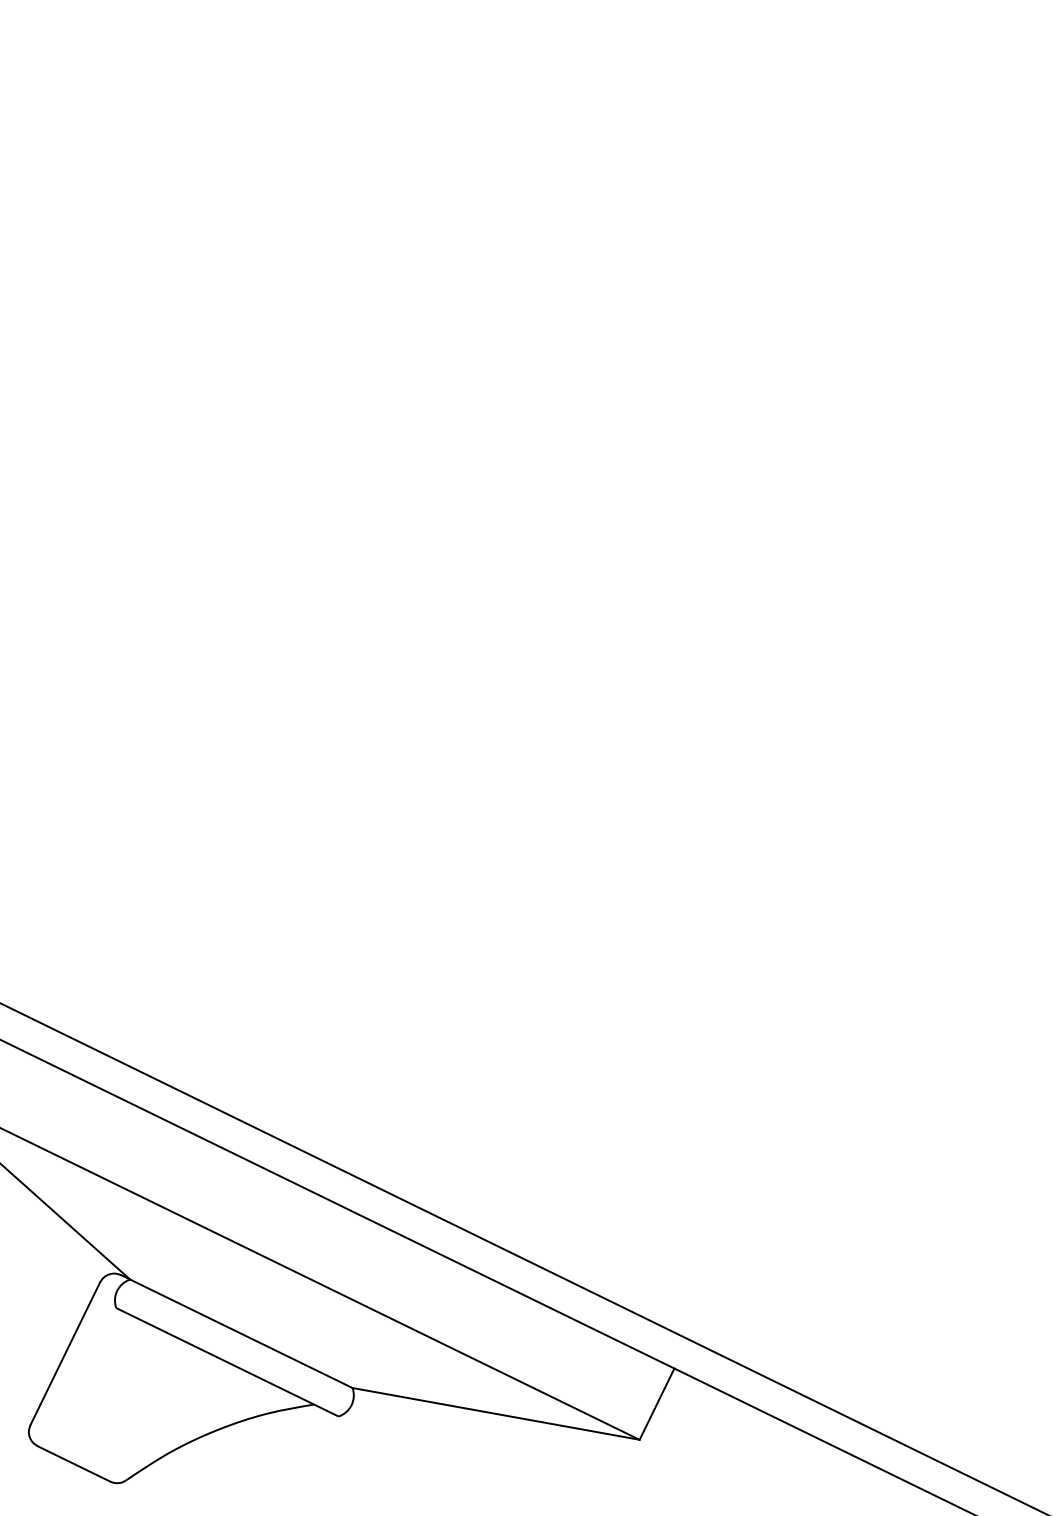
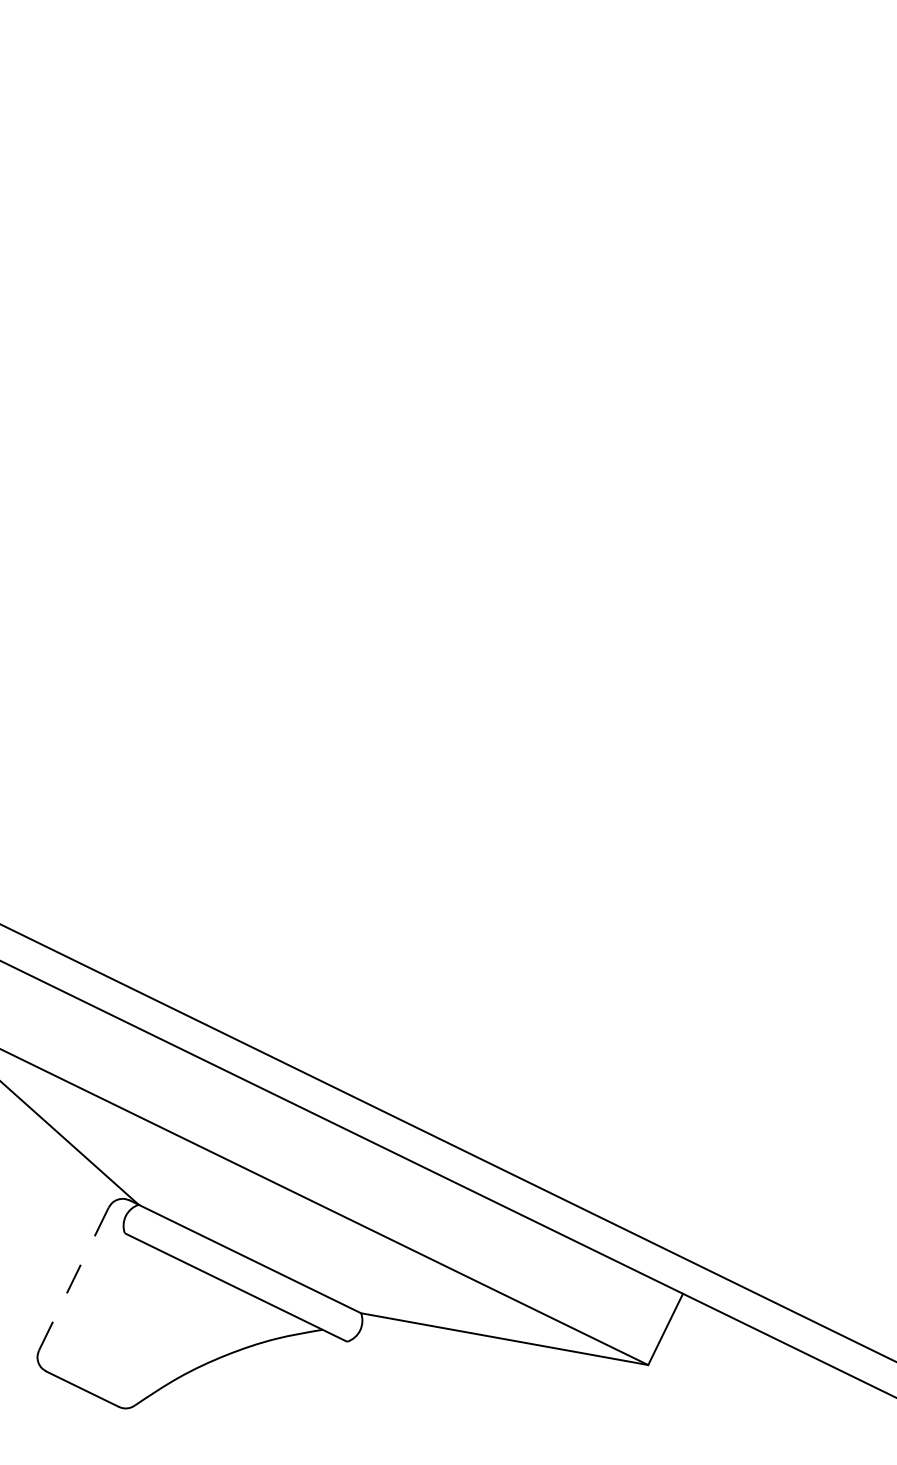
line: (65, 1354) -> (74, 1279), solid -> dashed

